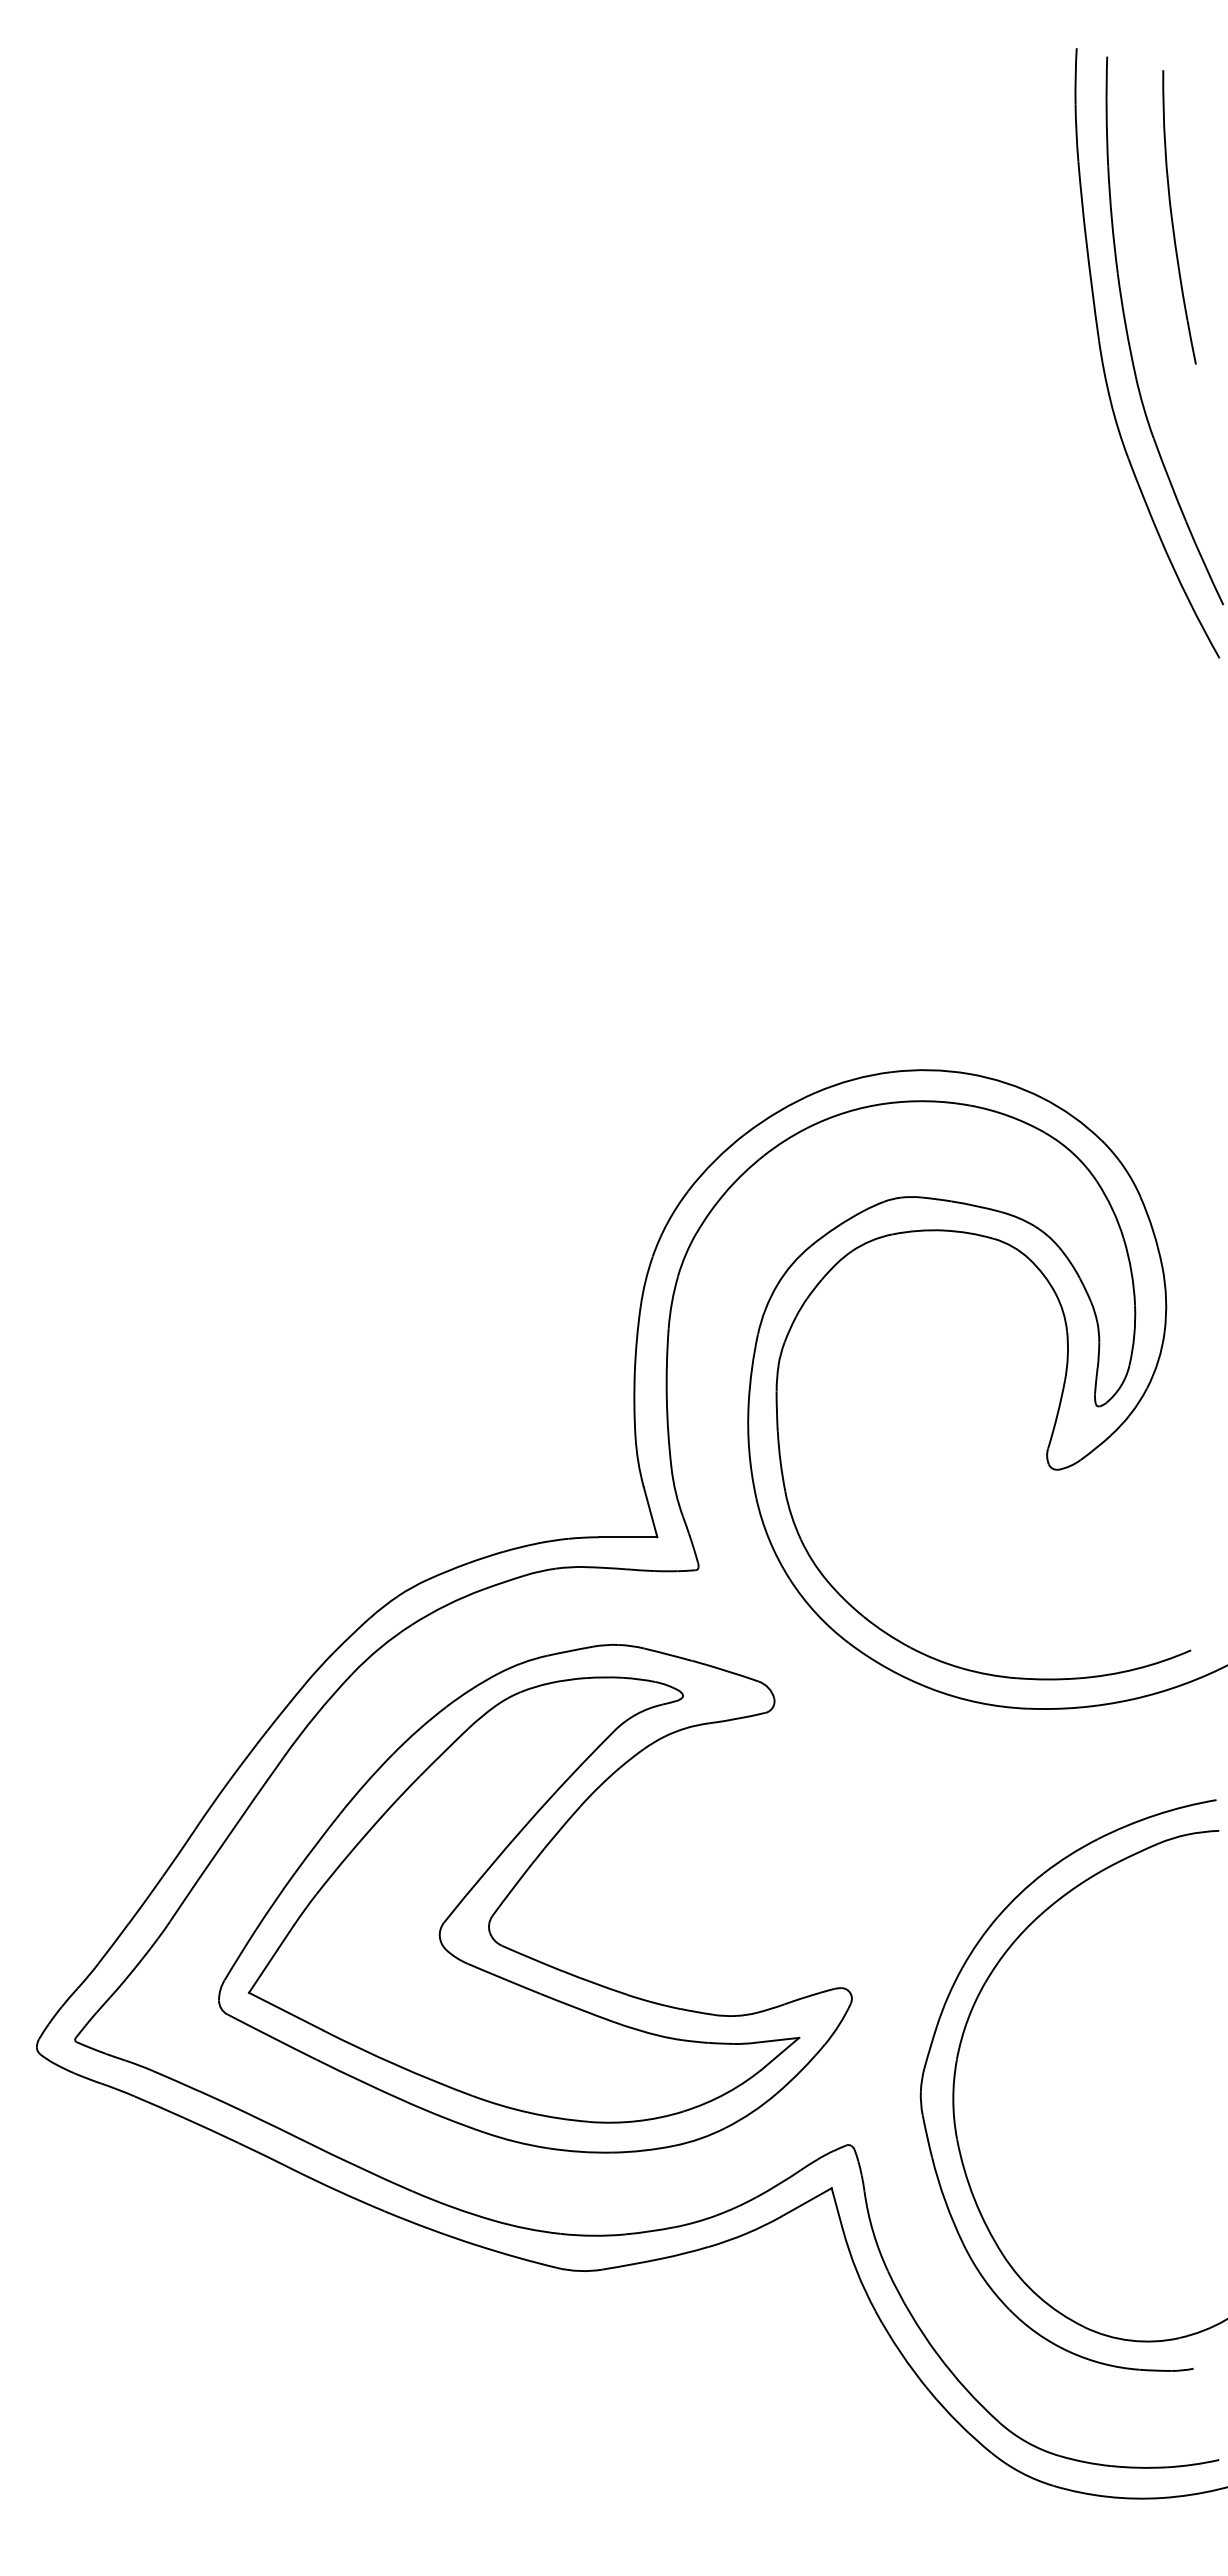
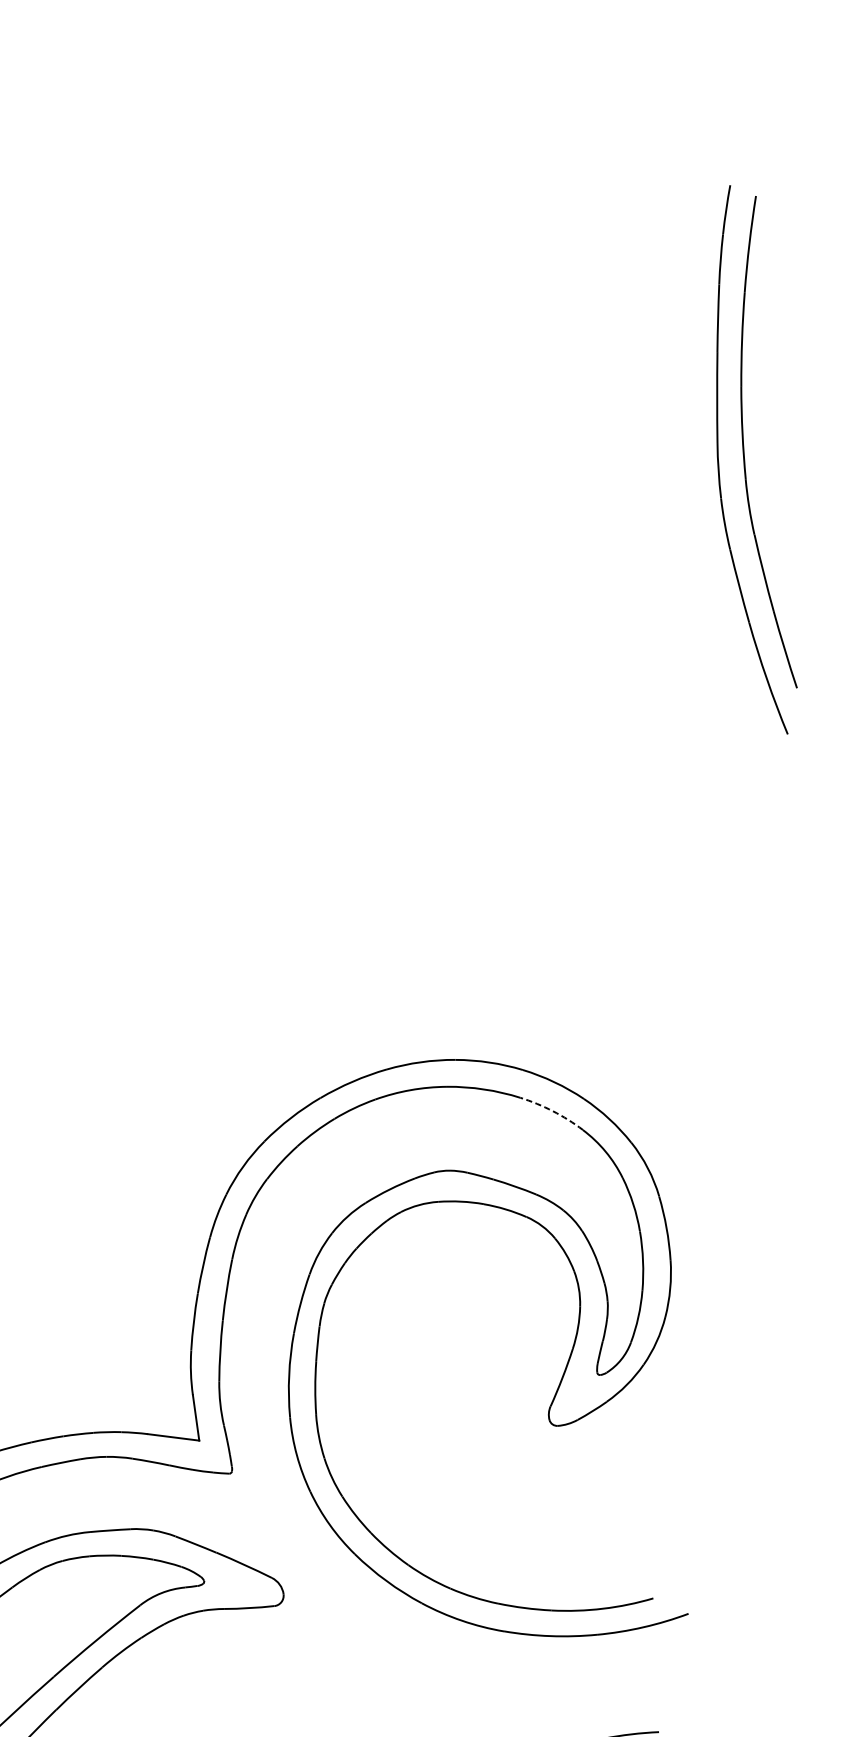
part: (1172, 217) -> (795, 343), removed
arc: (1008, 1116) -> (552, 1111), solid -> dashed

